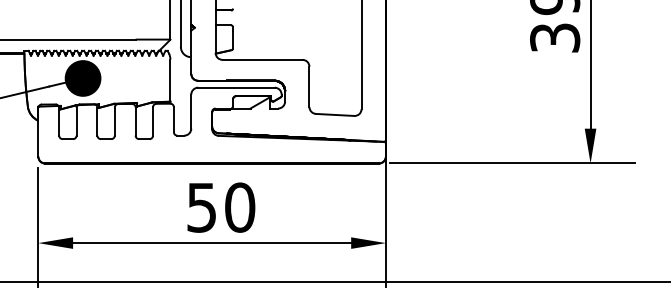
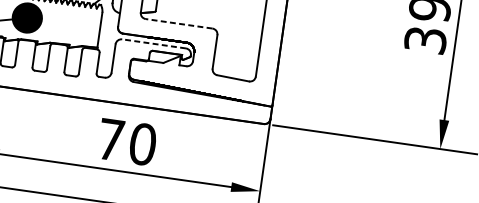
line: (262, 59) -> (179, 23), solid -> dashed
line: (235, 87) -> (153, 43), solid -> dashed
text: (201, 207) -> (110, 139), 50 -> 70

